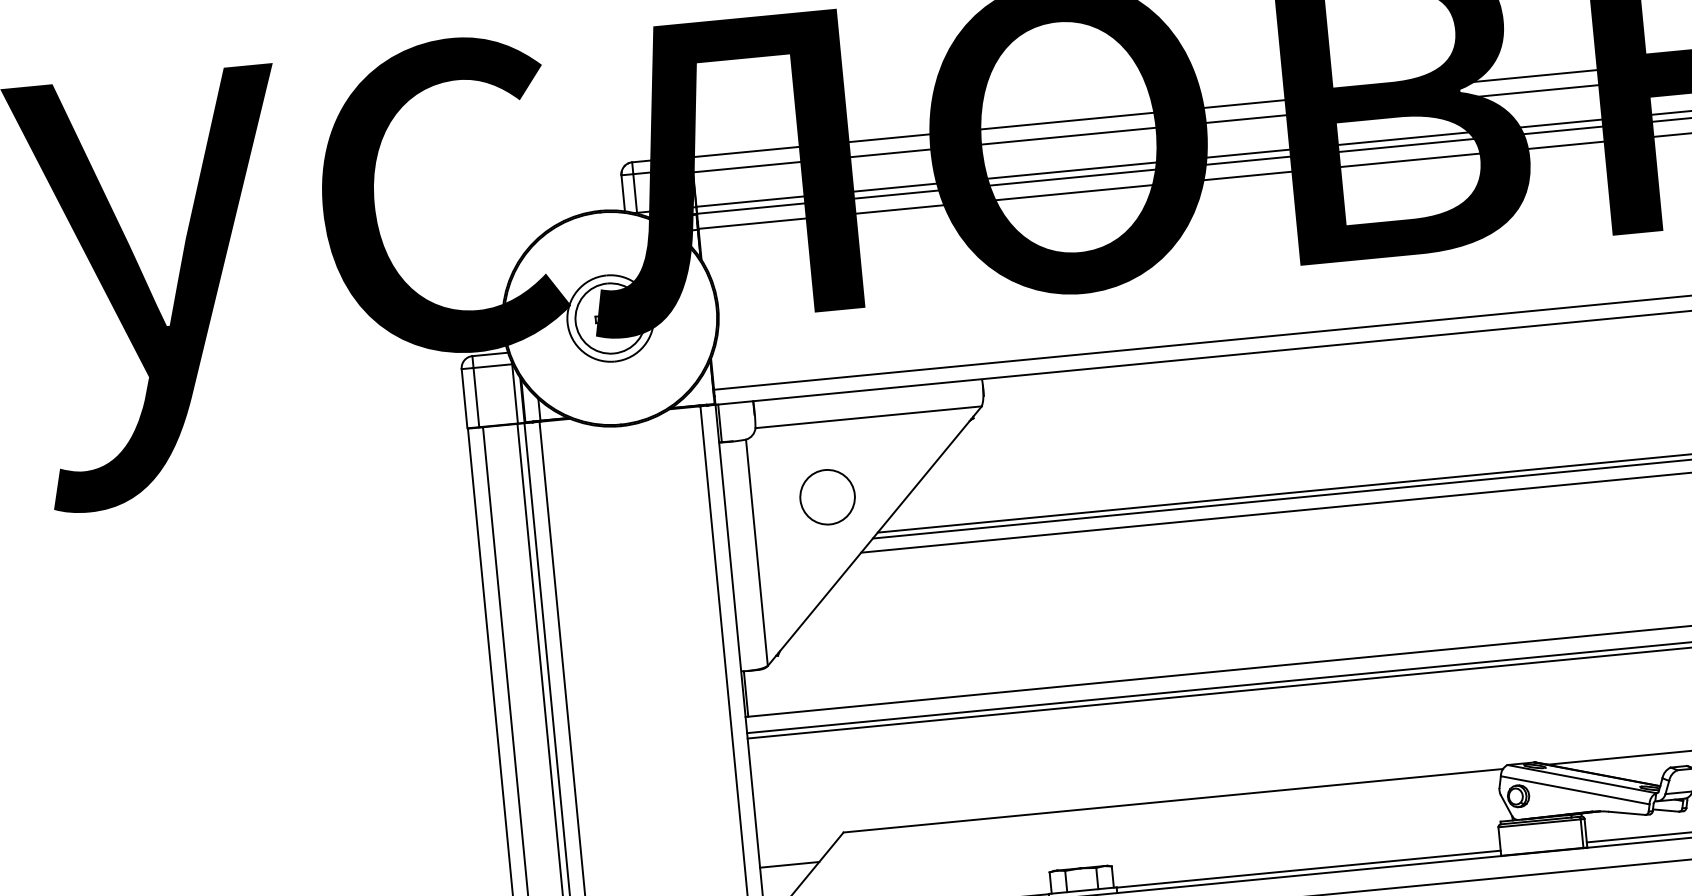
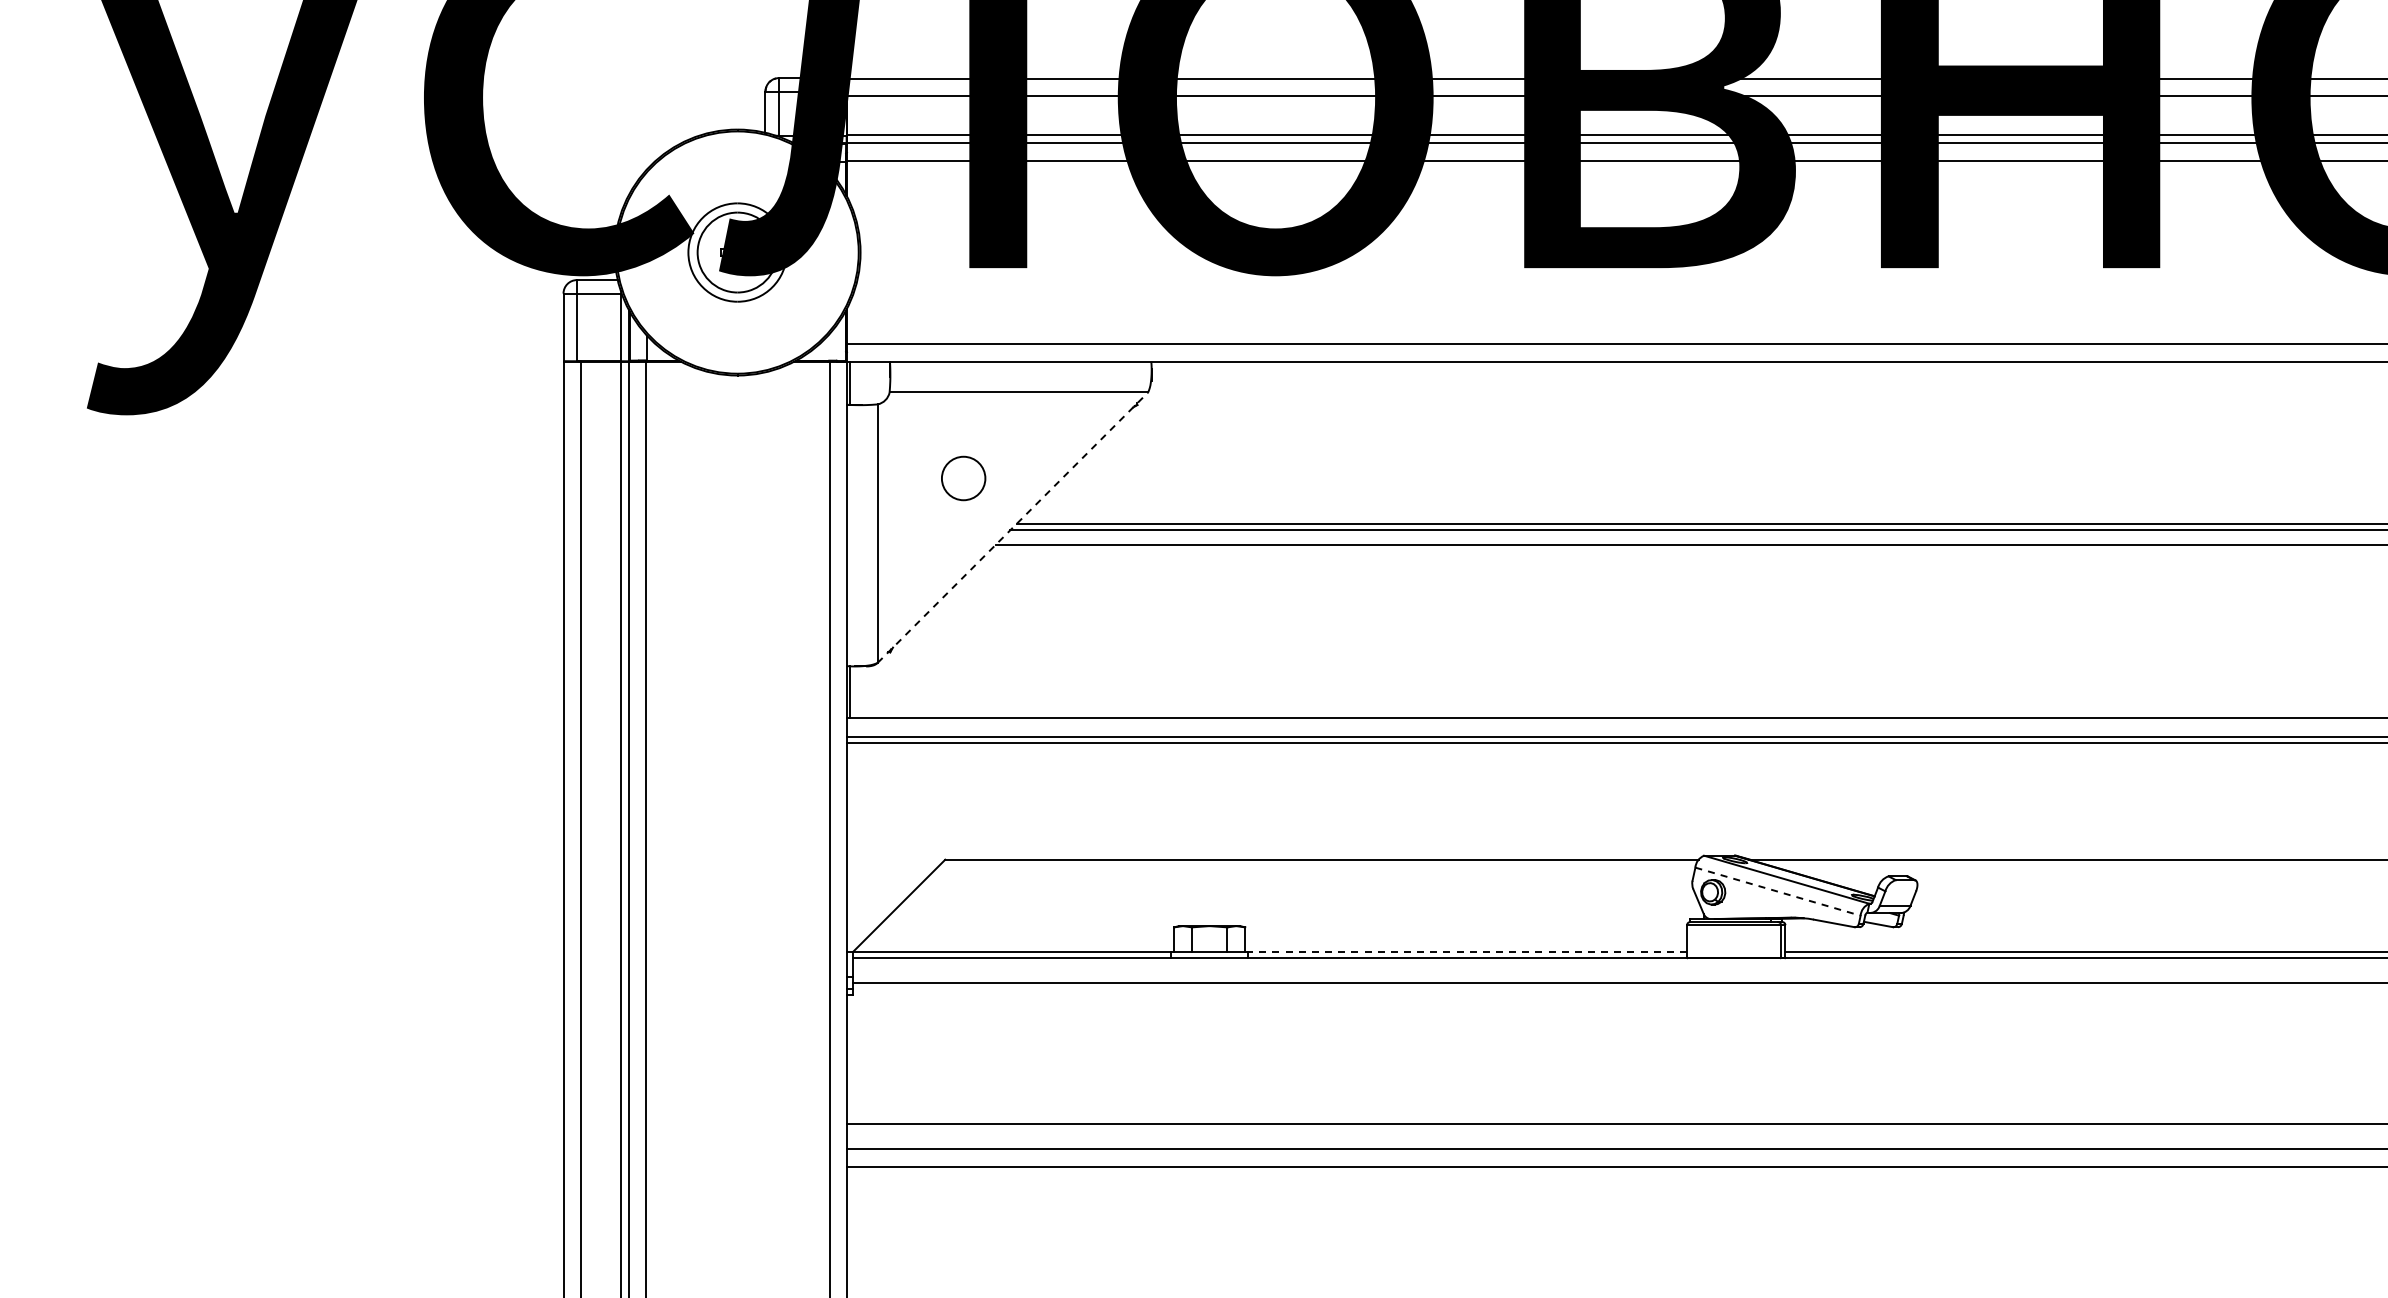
circle: (827, 497) -> (963, 478), size x0.7
line: (875, 535) -> (1013, 527), solid -> dashed
line: (1575, 790) -> (1778, 891), solid -> dashed
line: (789, 864) -> (880, 890), removed
line: (1308, 868) -> (1467, 951), solid -> dashed

